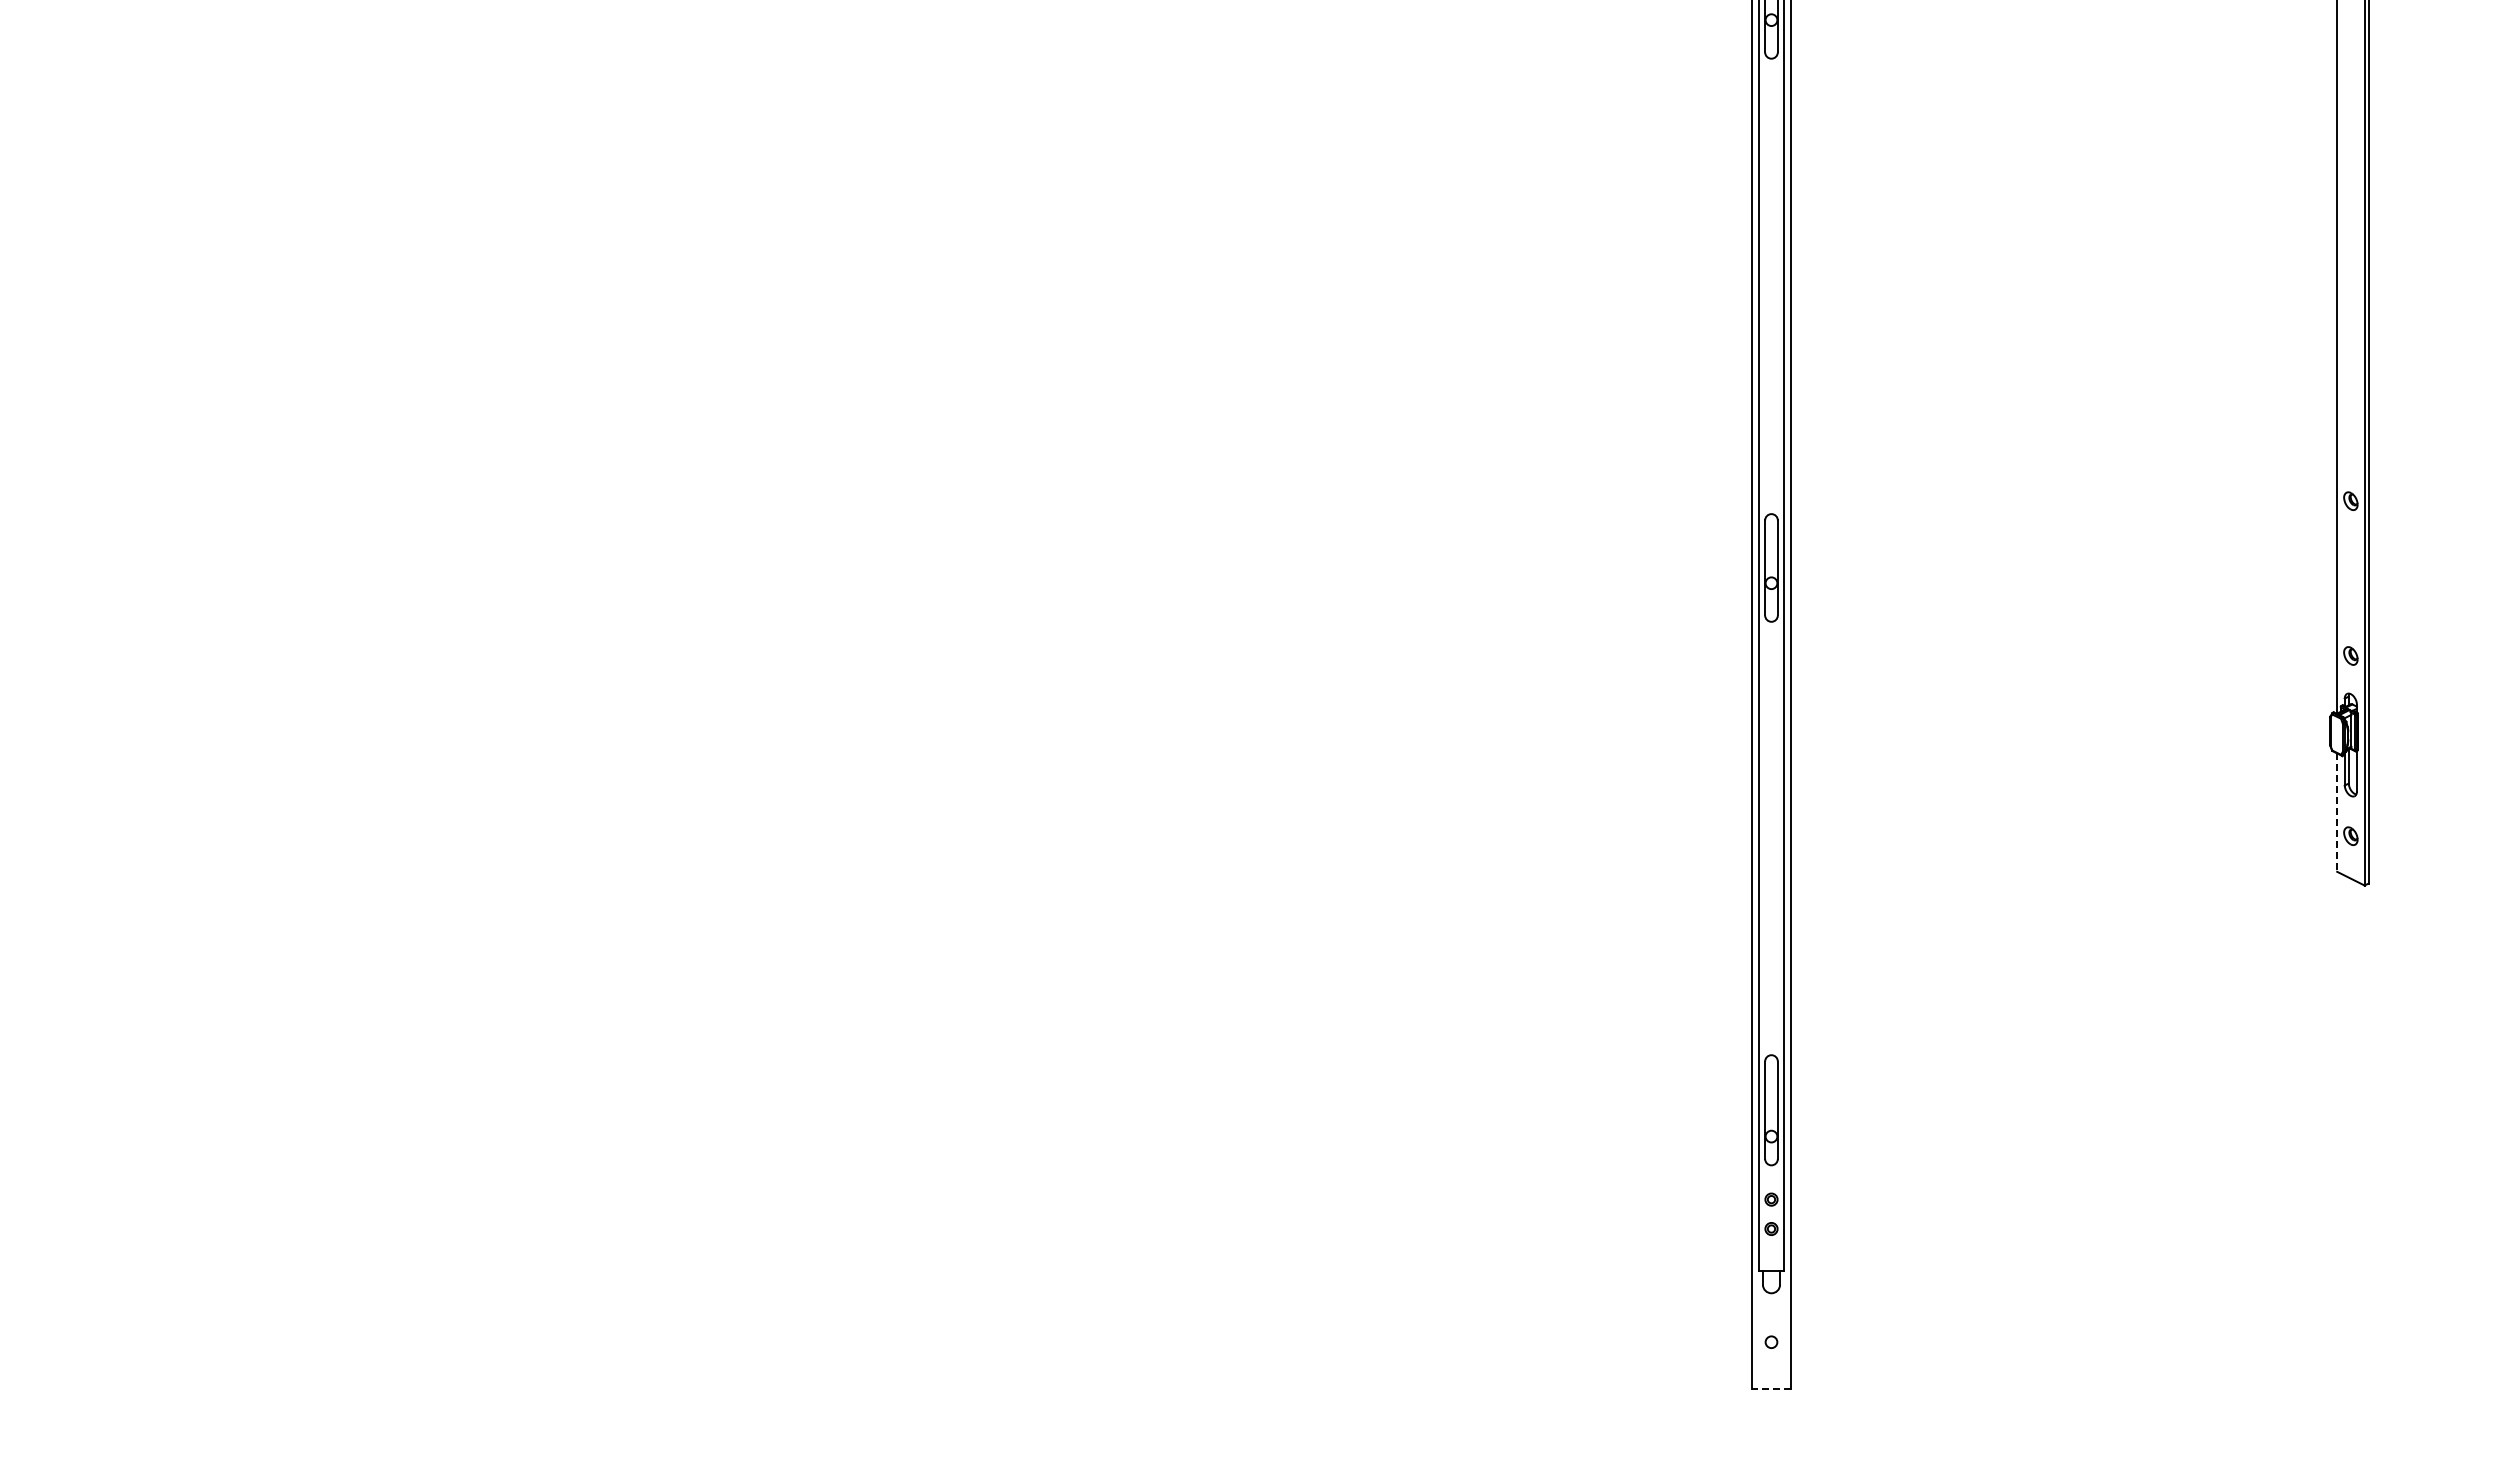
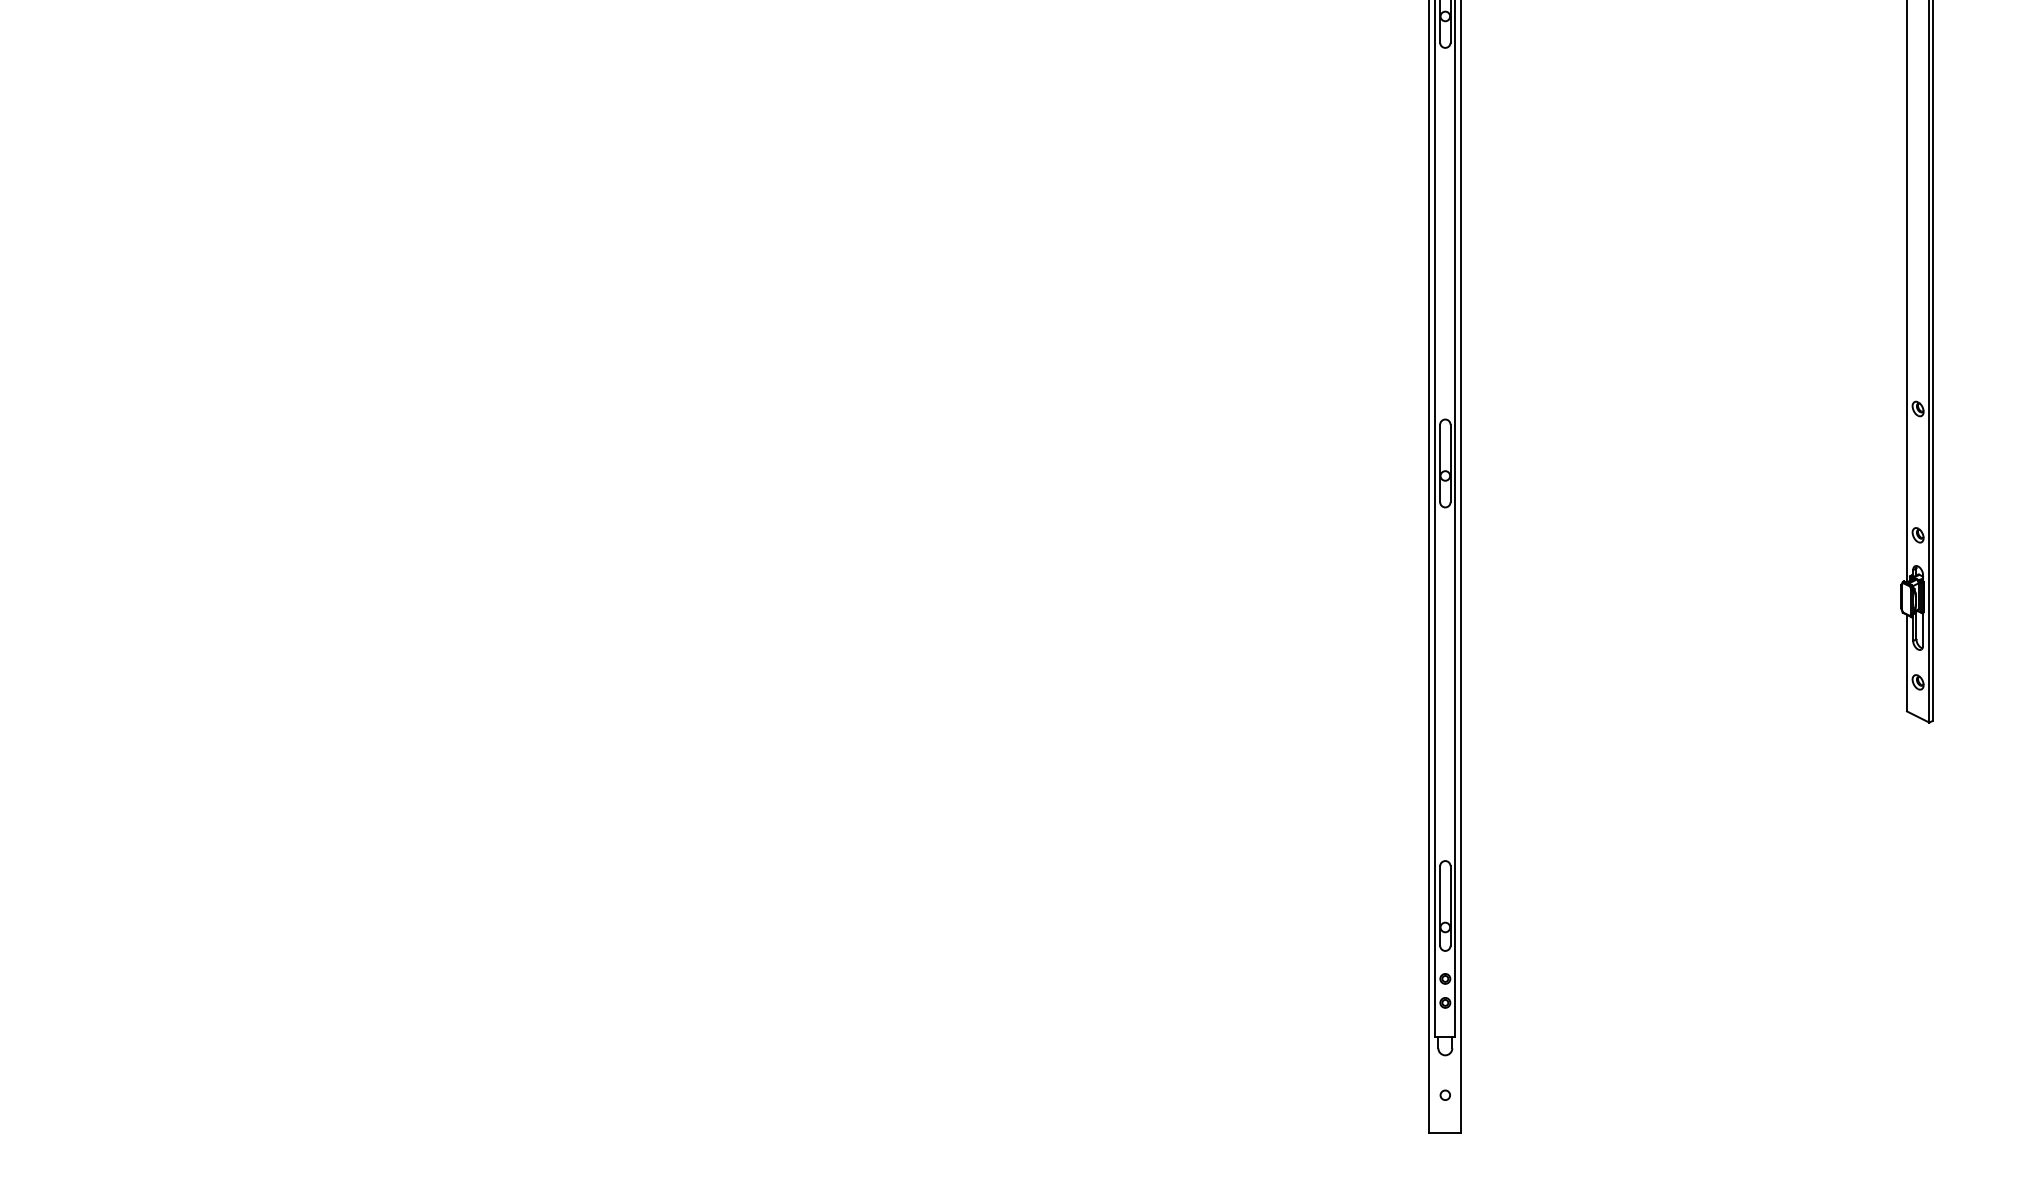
line: (2337, 813) -> (1907, 663), dashed -> solid
line: (1771, 1388) -> (1445, 1133), dashed -> solid

